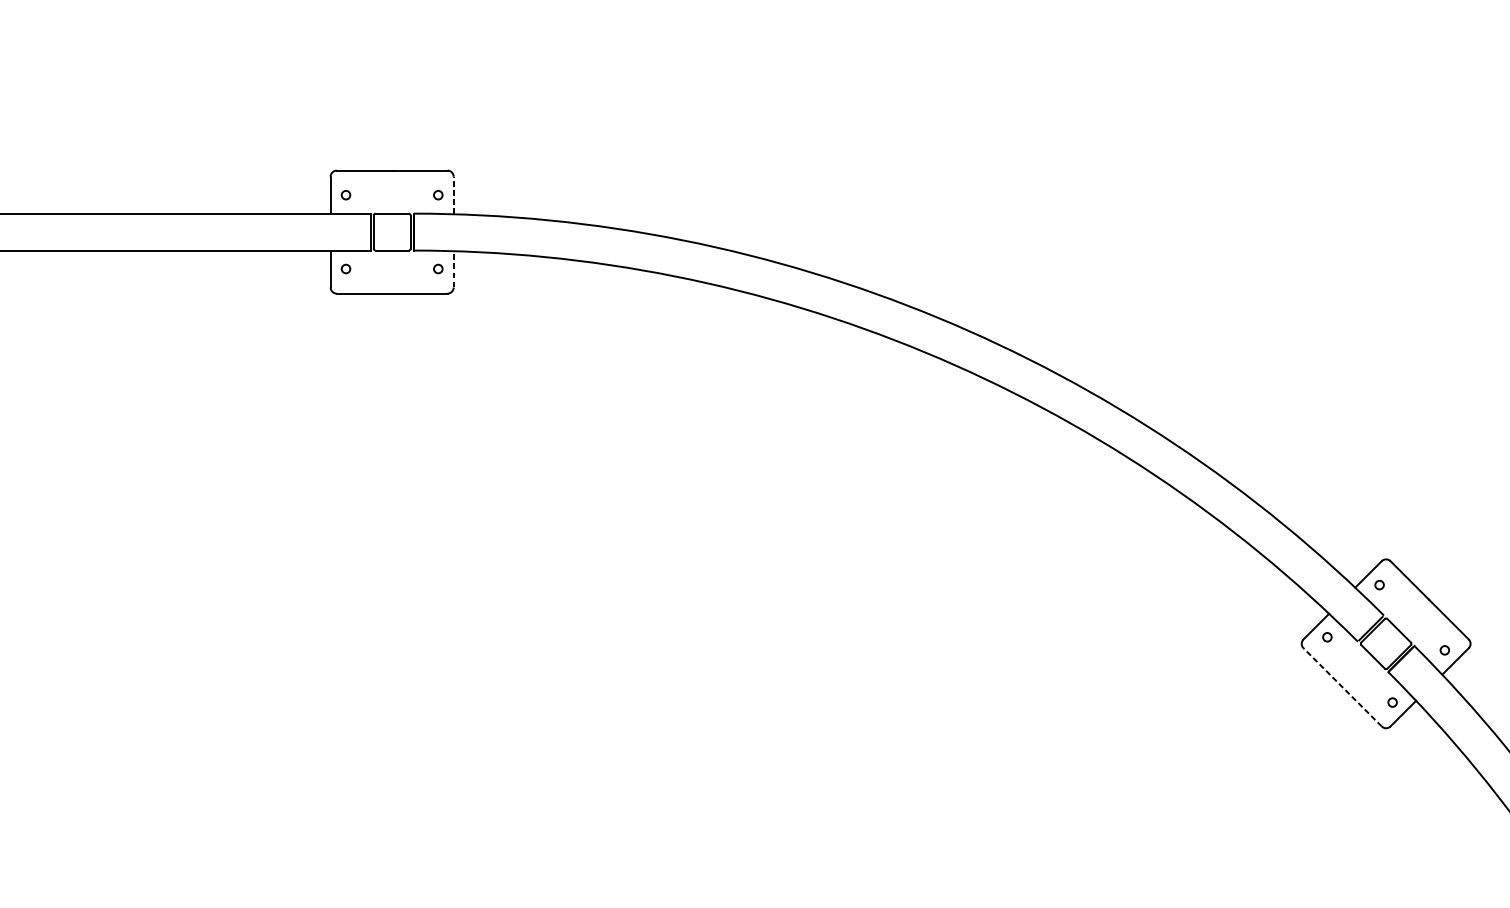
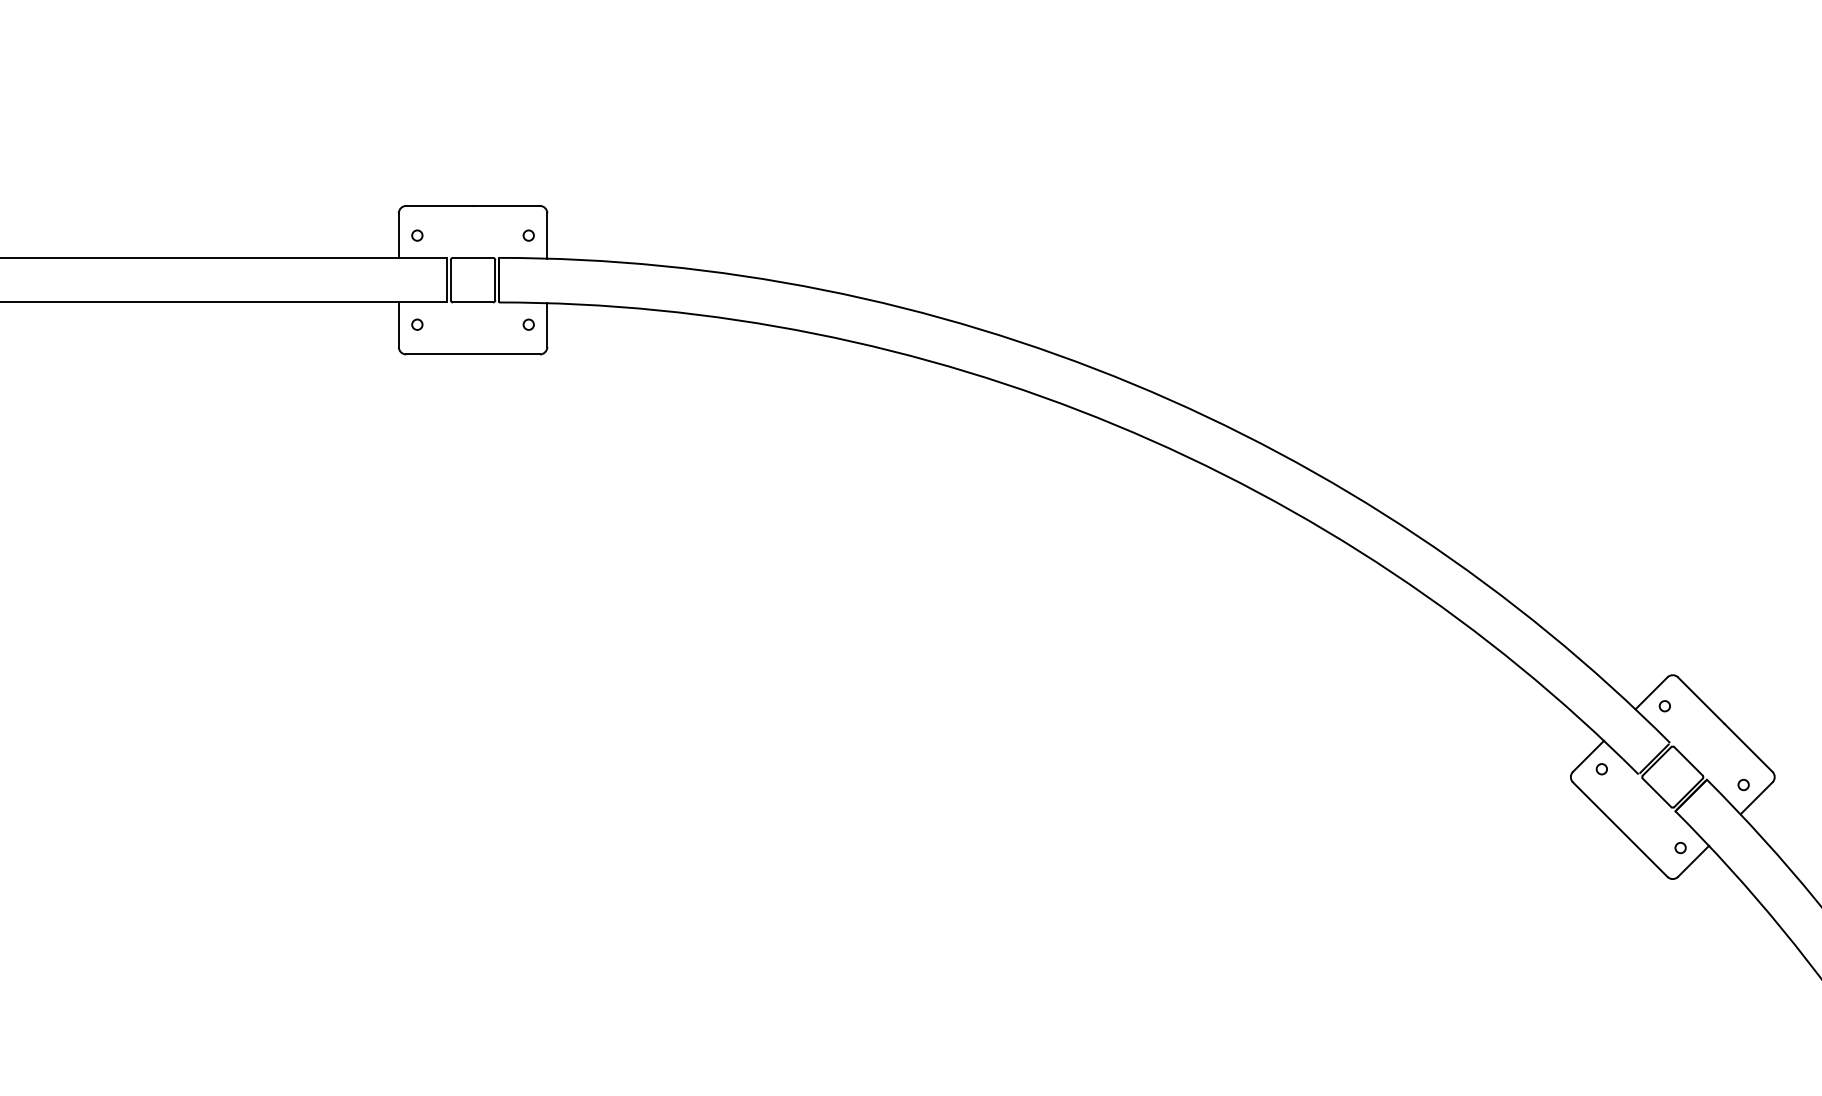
line: (453, 195) -> (547, 235), dashed -> solid
line: (453, 269) -> (547, 325), dashed -> solid
line: (1342, 687) -> (1620, 829), dashed -> solid

